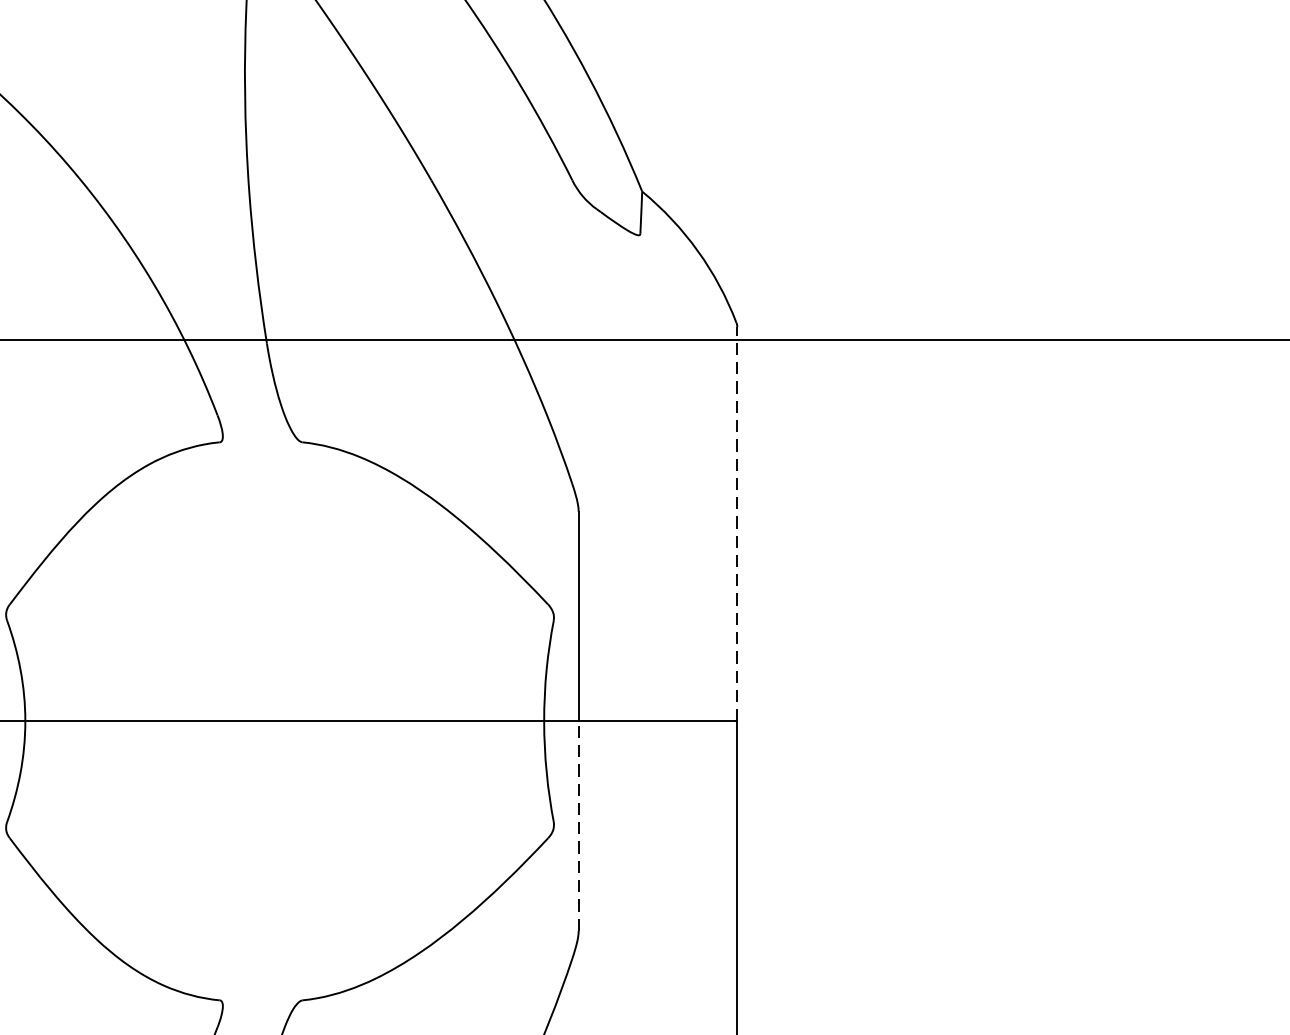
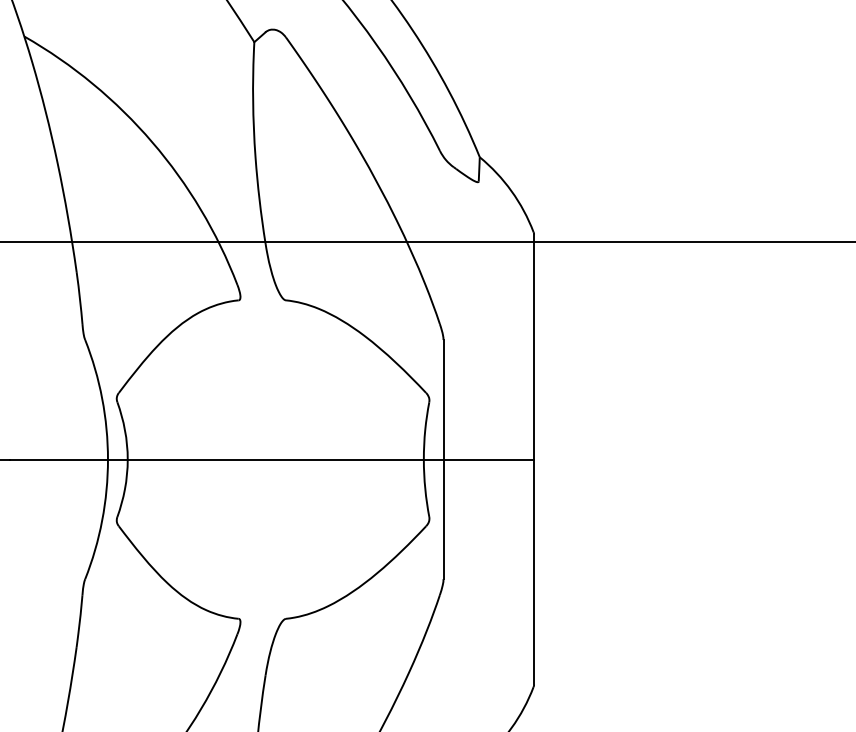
line: (738, 523) -> (534, 346), dashed -> solid
line: (578, 826) -> (443, 519), dashed -> solid

